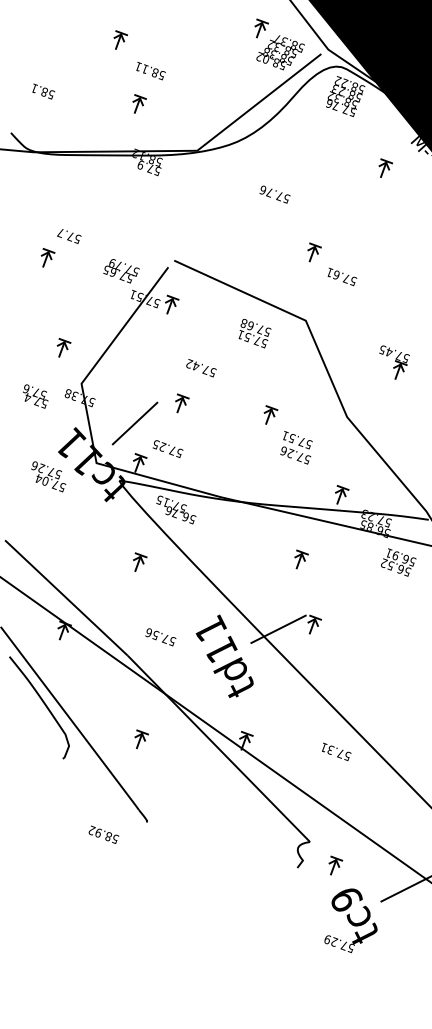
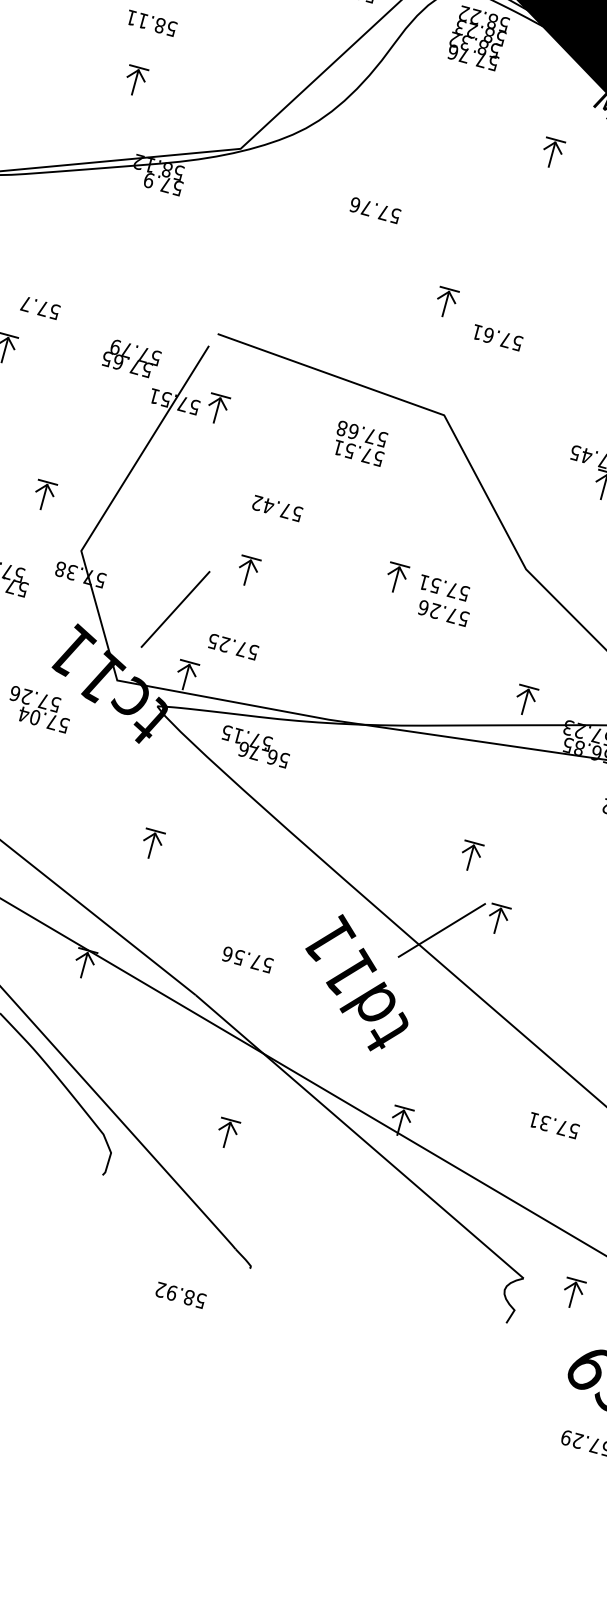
text: (296, 447) -> (444, 600), moved
part: (301, 559) -> (473, 854), moved
part: (140, 561) -> (155, 841), moved
part: (335, 865) -> (575, 1291), moved

